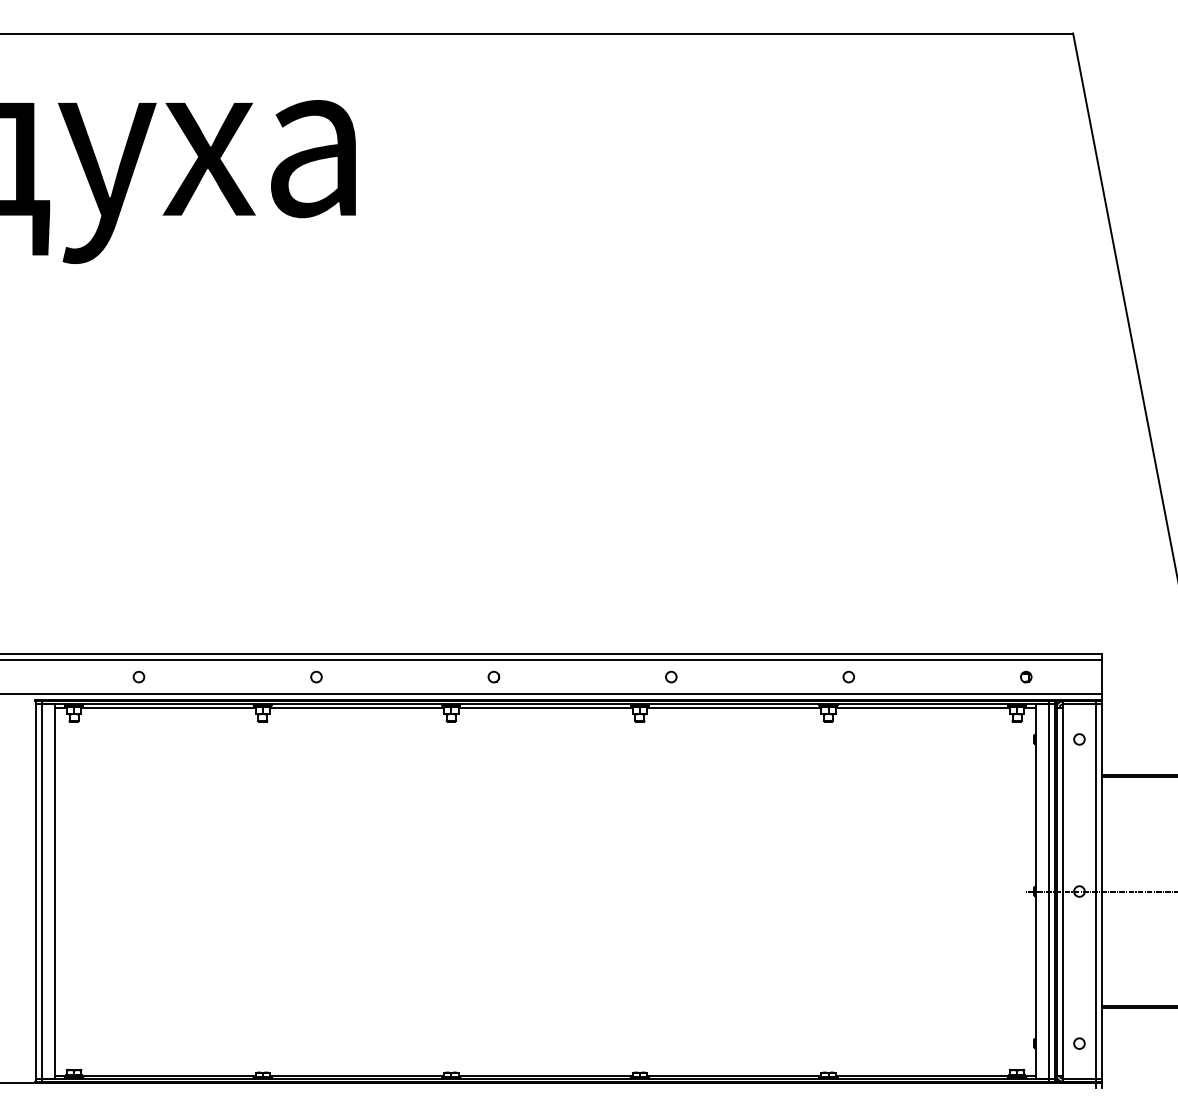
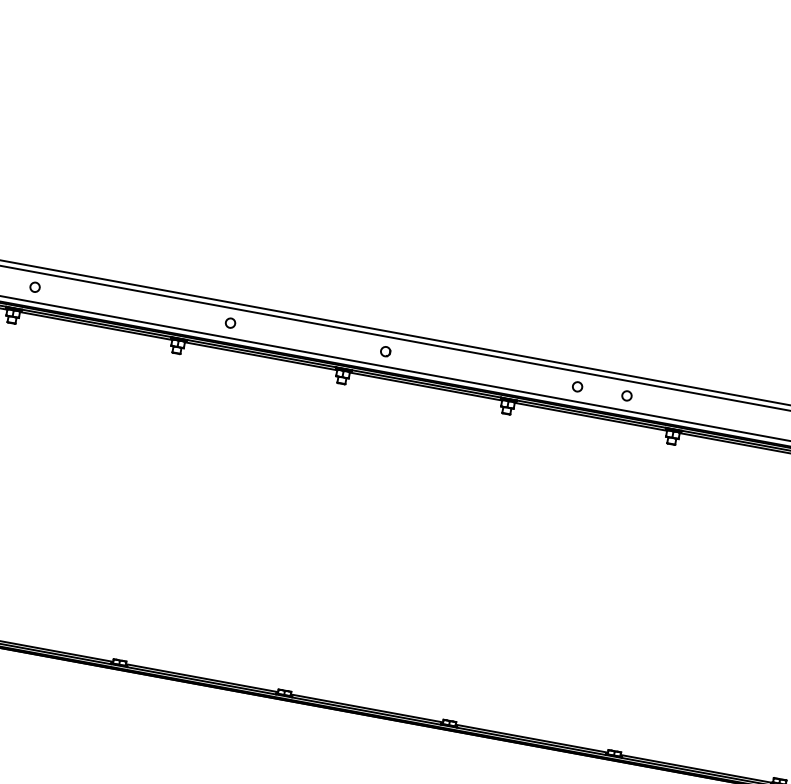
circle: (138, 676) -> (34, 286), moved
circle: (671, 676) -> (577, 386), moved
circle: (848, 676) -> (626, 395), moved

